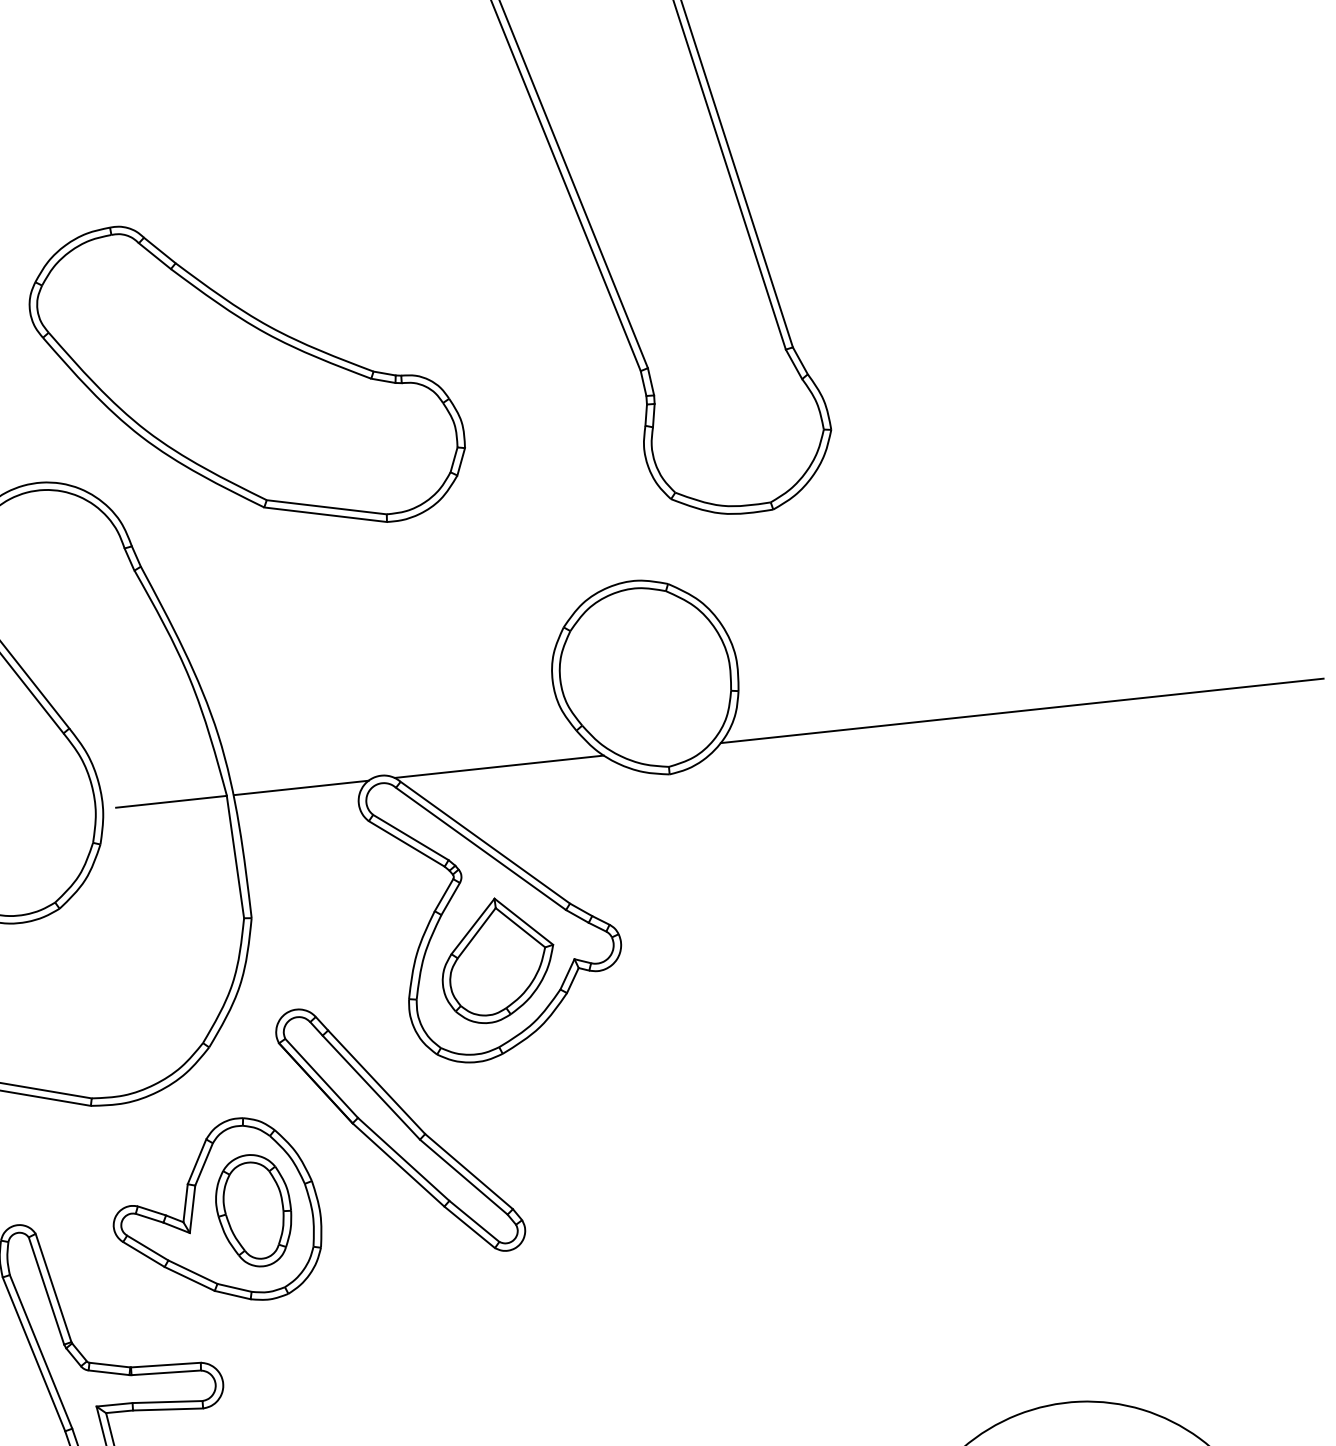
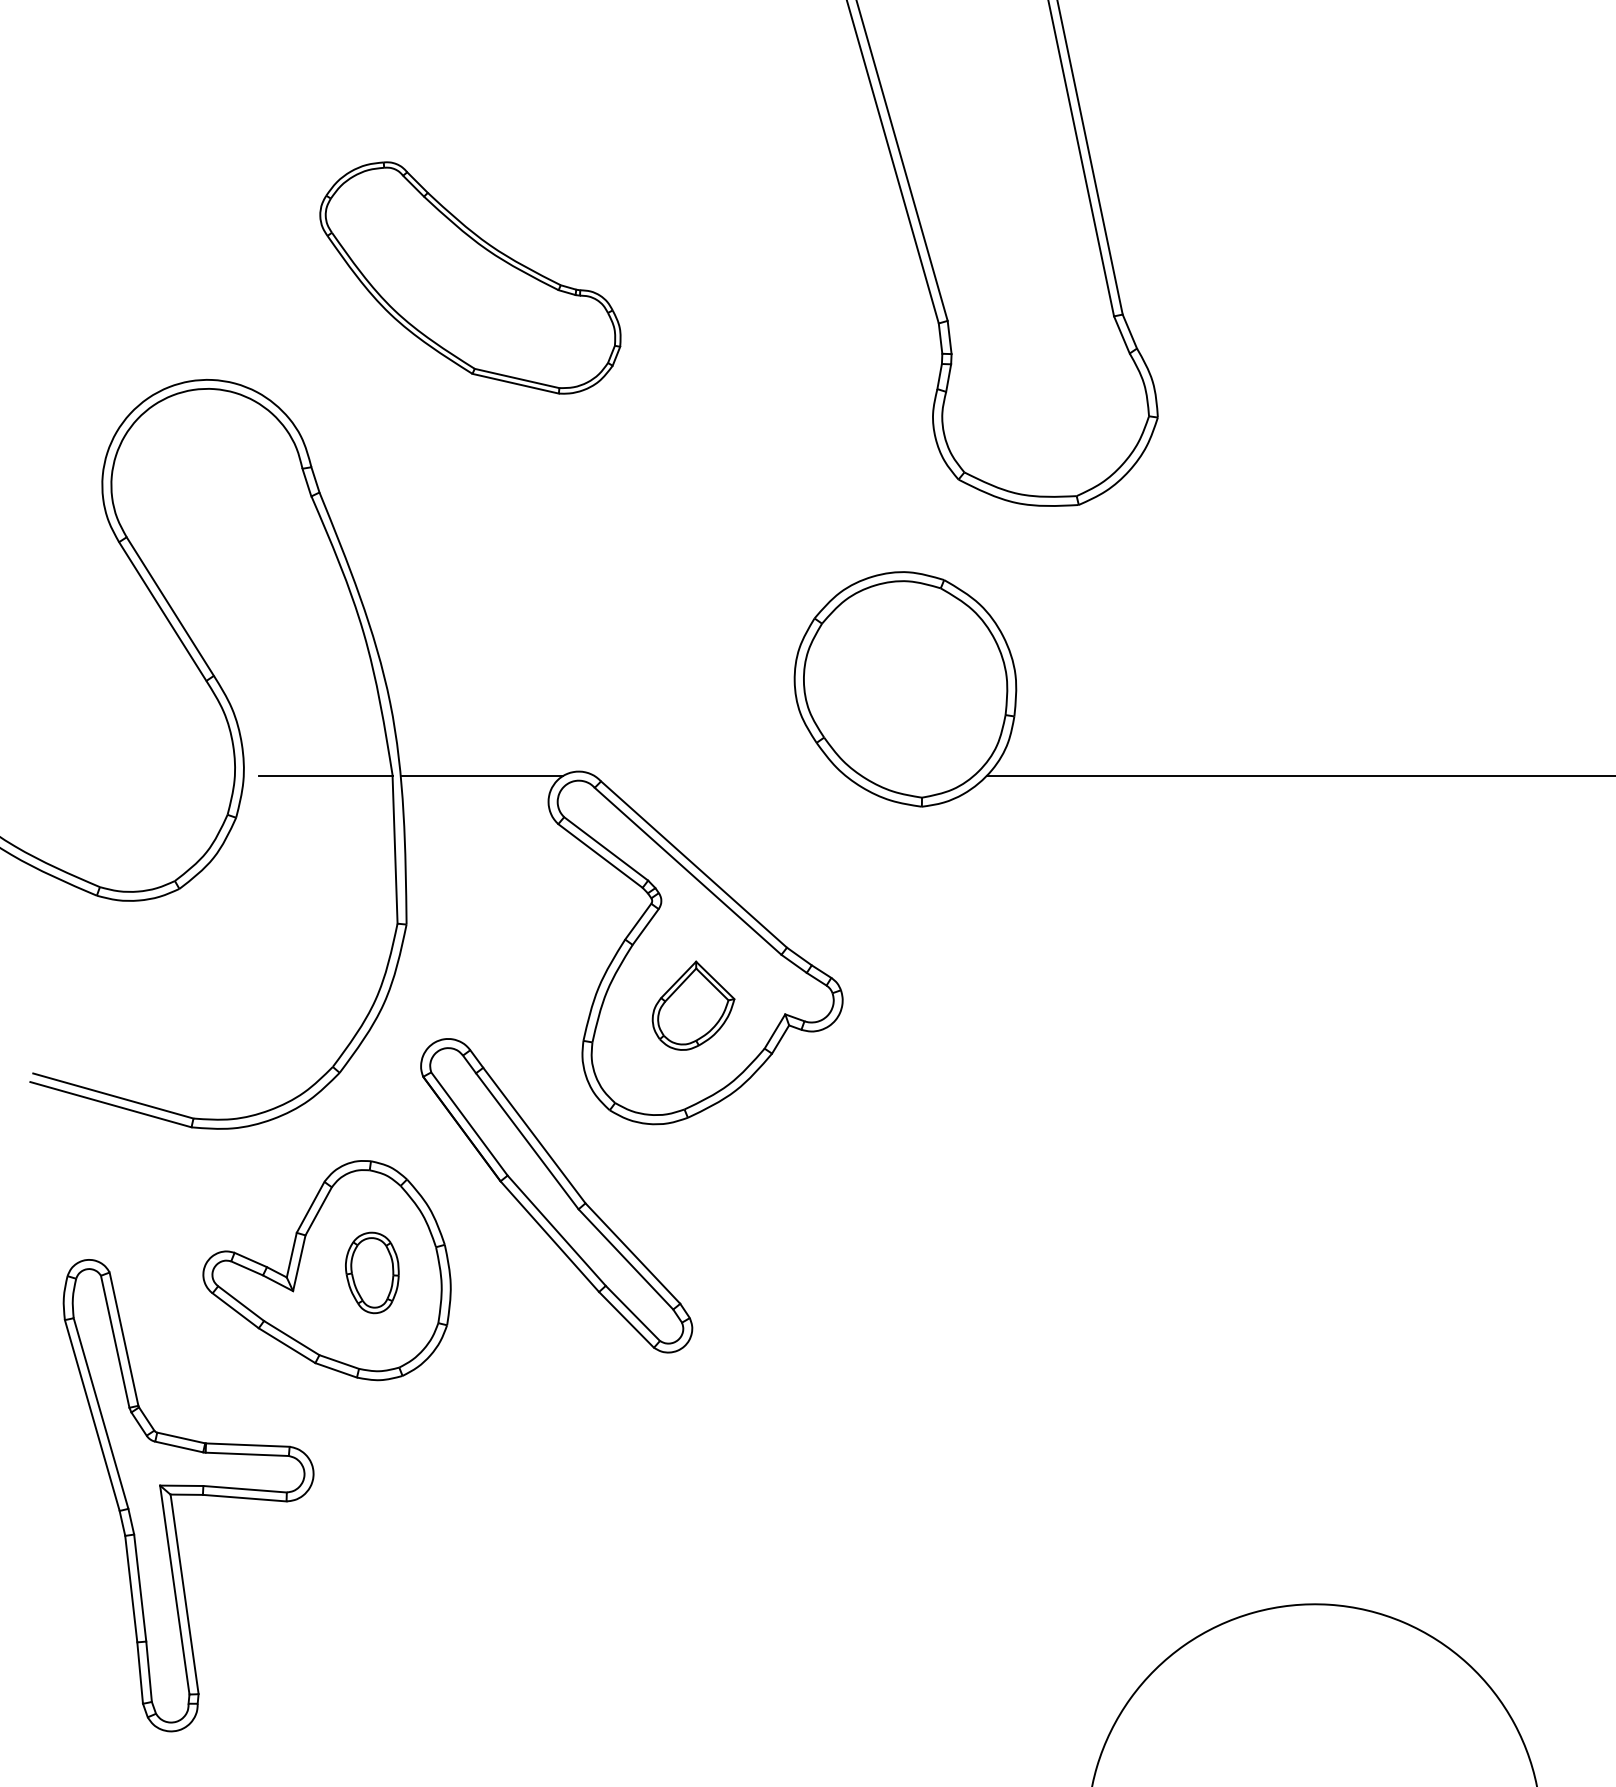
part: (247, 374) -> (470, 277), size x0.6
line: (498, 767) -> (719, 776), removed
part: (497, 959) -> (693, 1005), size x0.6
part: (254, 1210) -> (372, 1272), size x0.6

